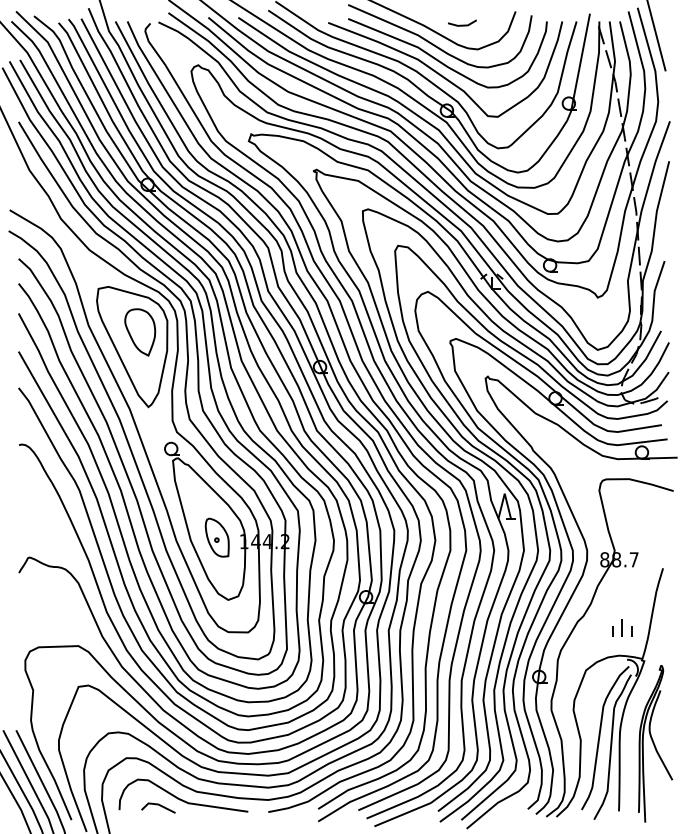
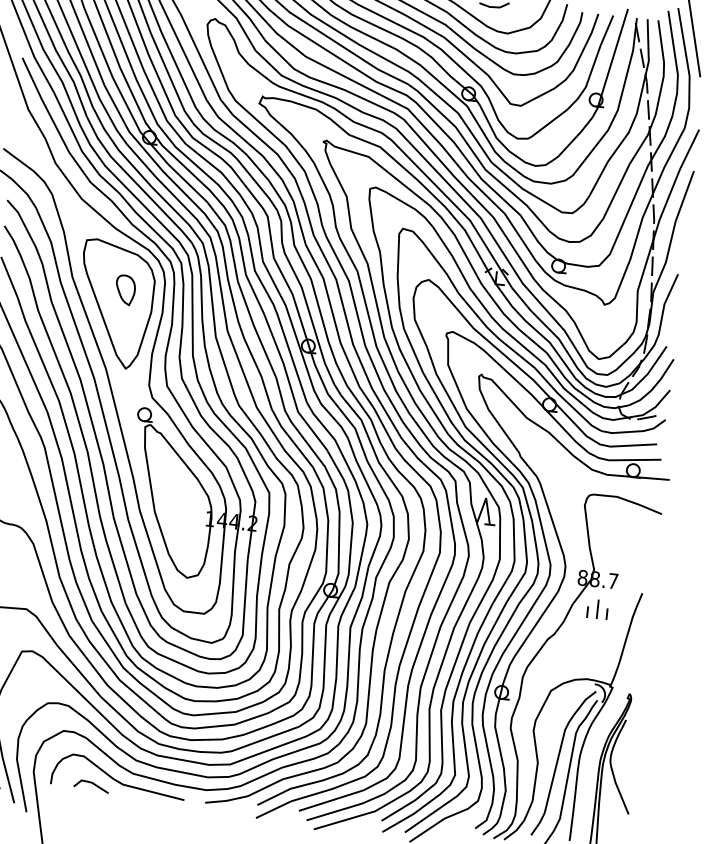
part: (140, 332) -> (125, 290), size x0.6
part: (216, 537) -> (181, 511), removed
part: (622, 627) -> (598, 608), moved

